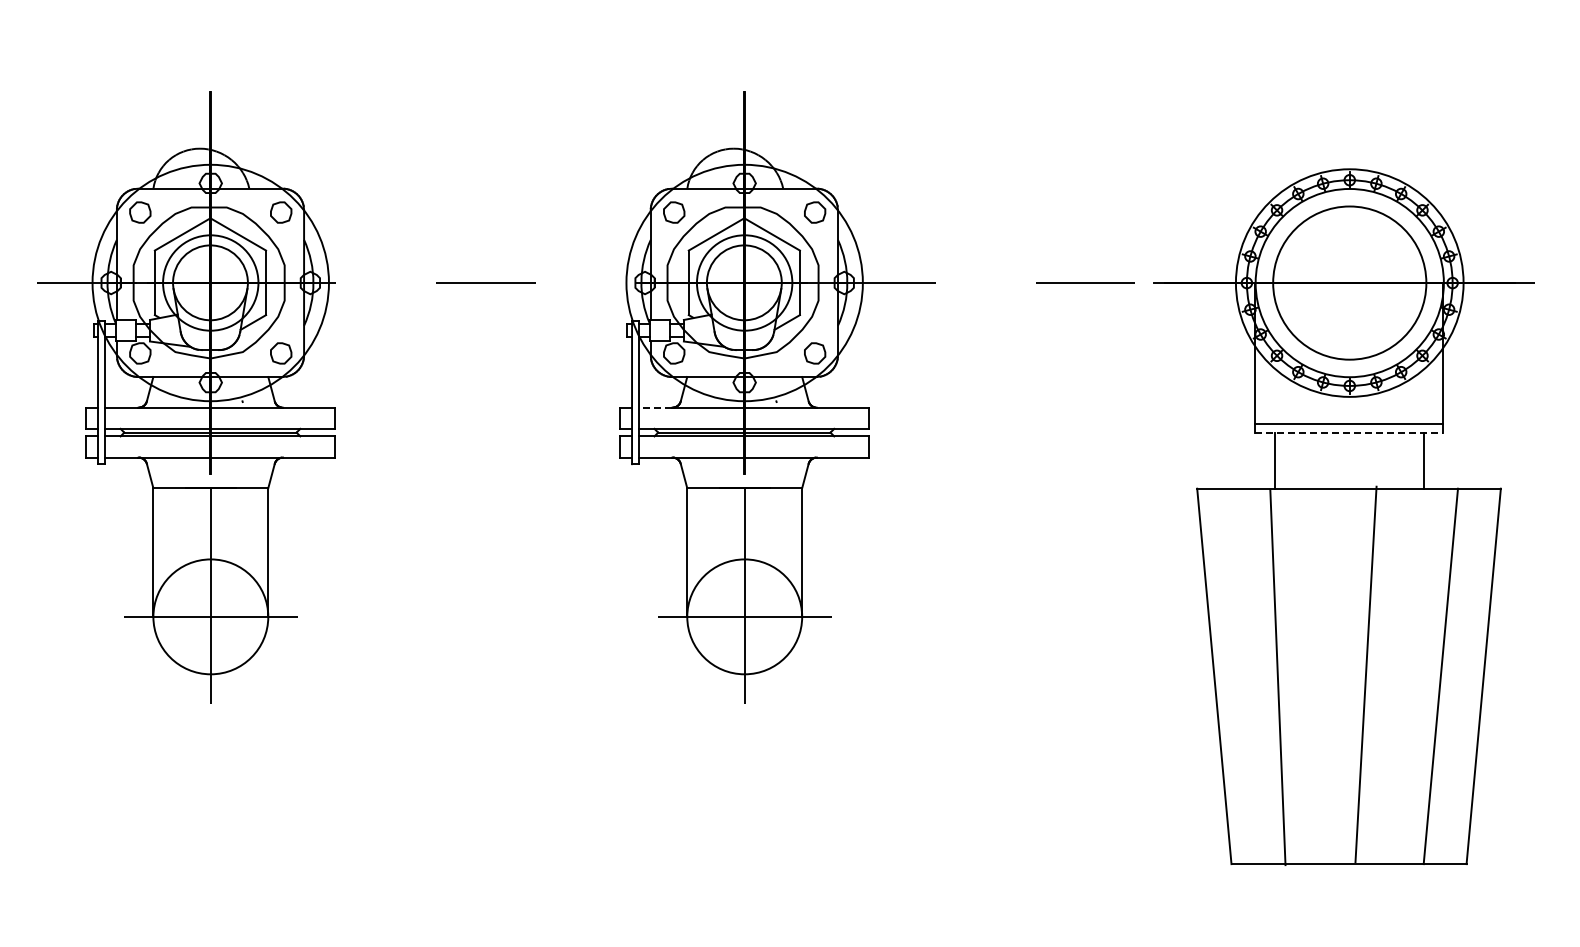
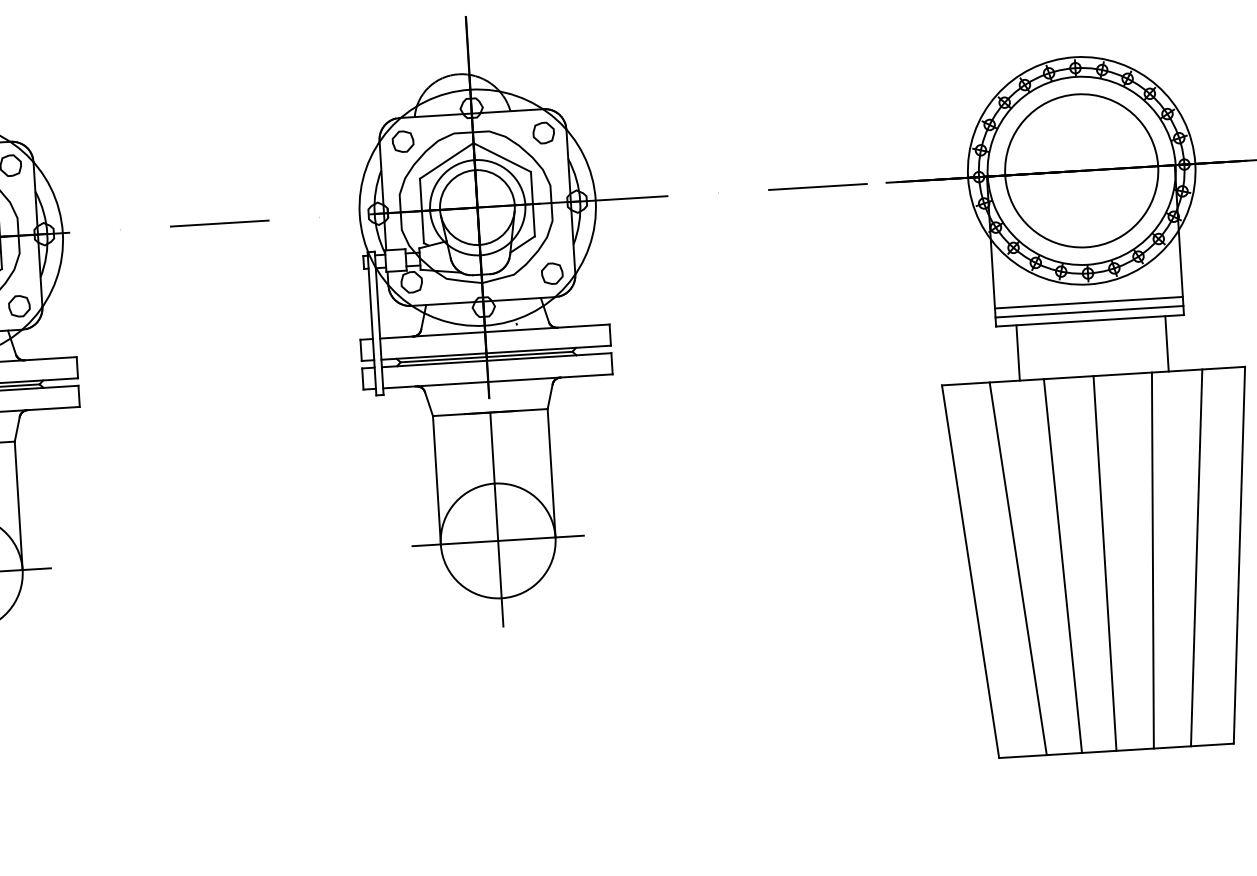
line: (655, 407) -> (396, 337), dashed -> solid
line: (1348, 415) -> (1088, 303), added
line: (1349, 433) -> (1090, 320), dashed -> solid
line: (1365, 674) -> (1152, 560), moved
line: (1261, 676) -> (1017, 568), added
line: (1349, 676) -> (1105, 563), added
line: (1277, 677) -> (1062, 566), moved

